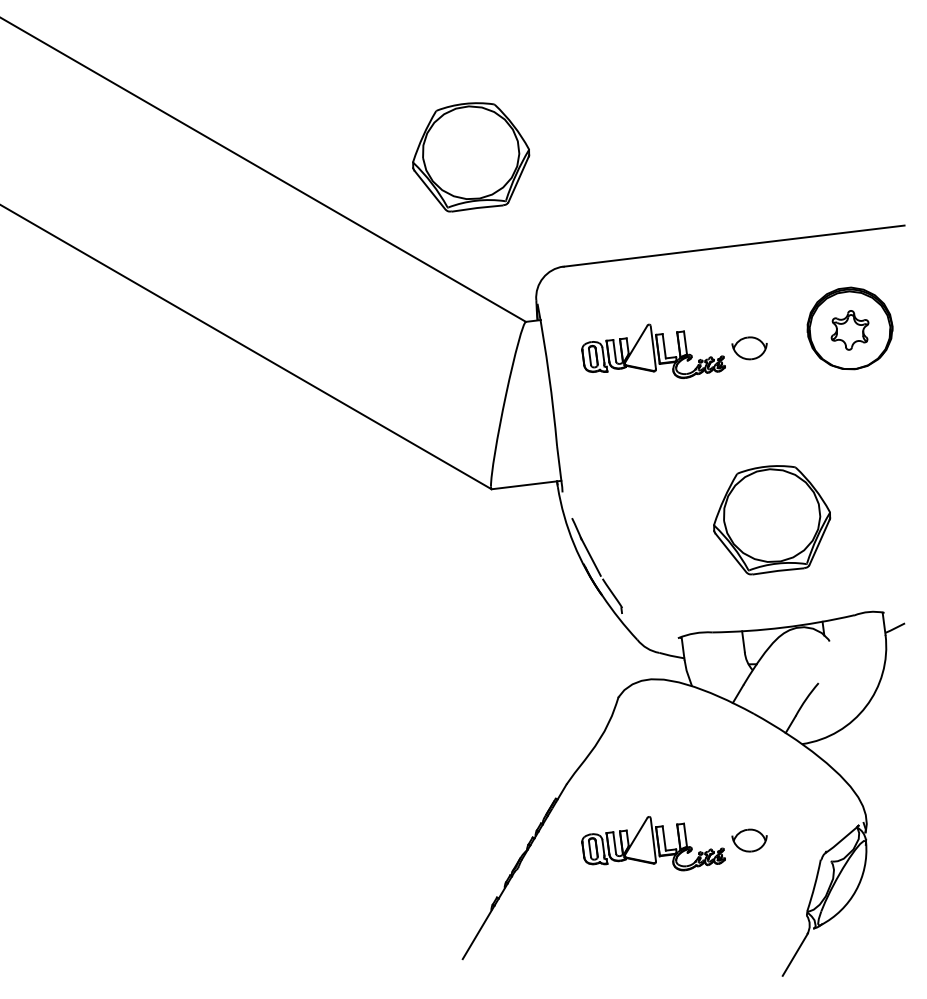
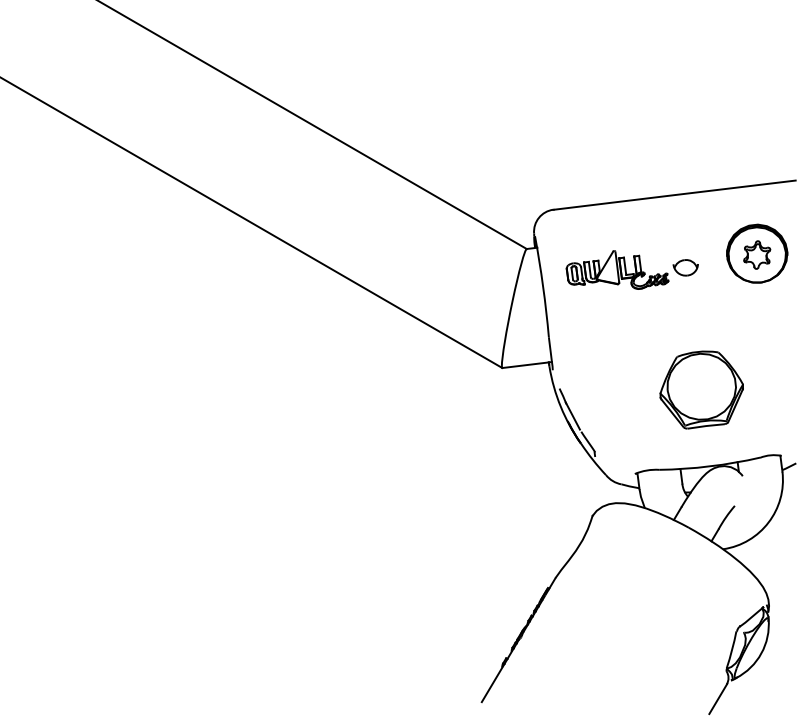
part: (470, 156) -> (487, 131), removed
part: (673, 842) -> (631, 619), removed

